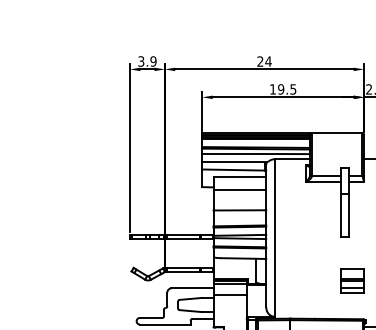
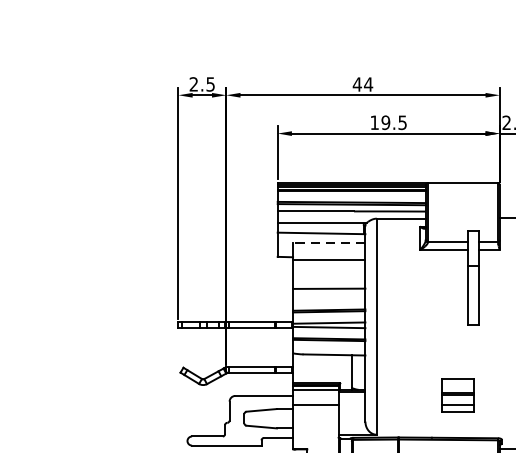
text: (147, 61) -> (202, 84), 3.9 -> 2.5
text: (260, 61) -> (357, 84), 24 -> 44
line: (239, 177) -> (328, 243), solid -> dashed
part: (352, 280) -> (457, 394), moved

